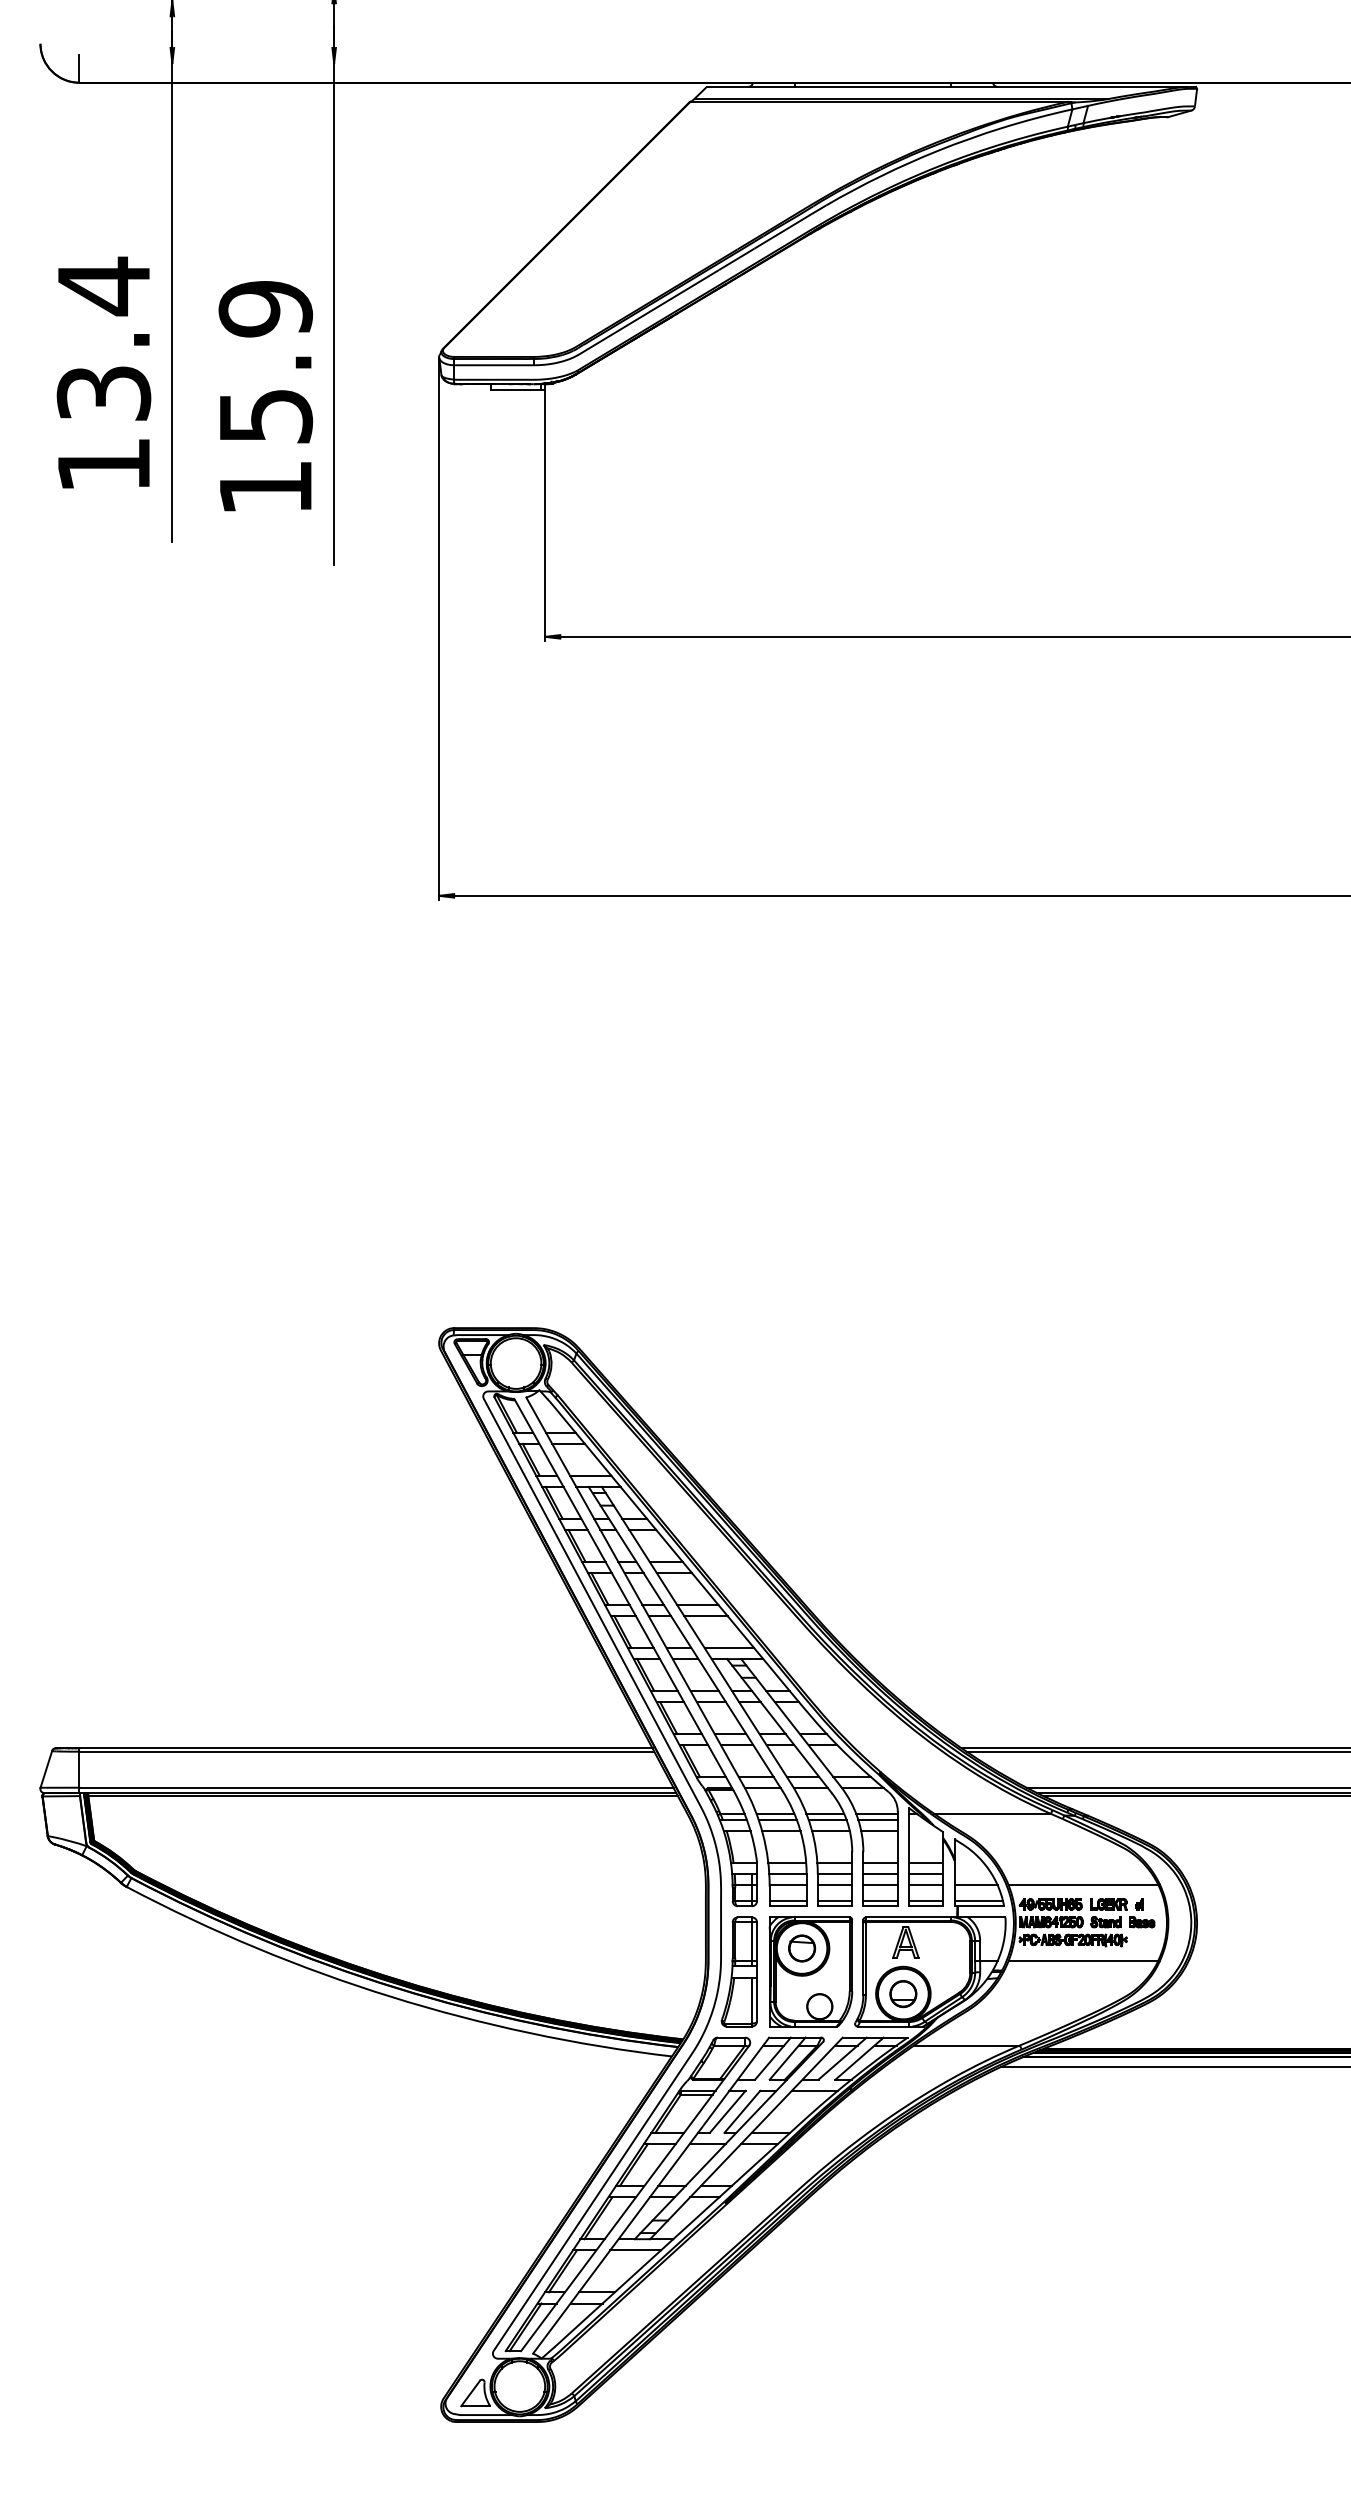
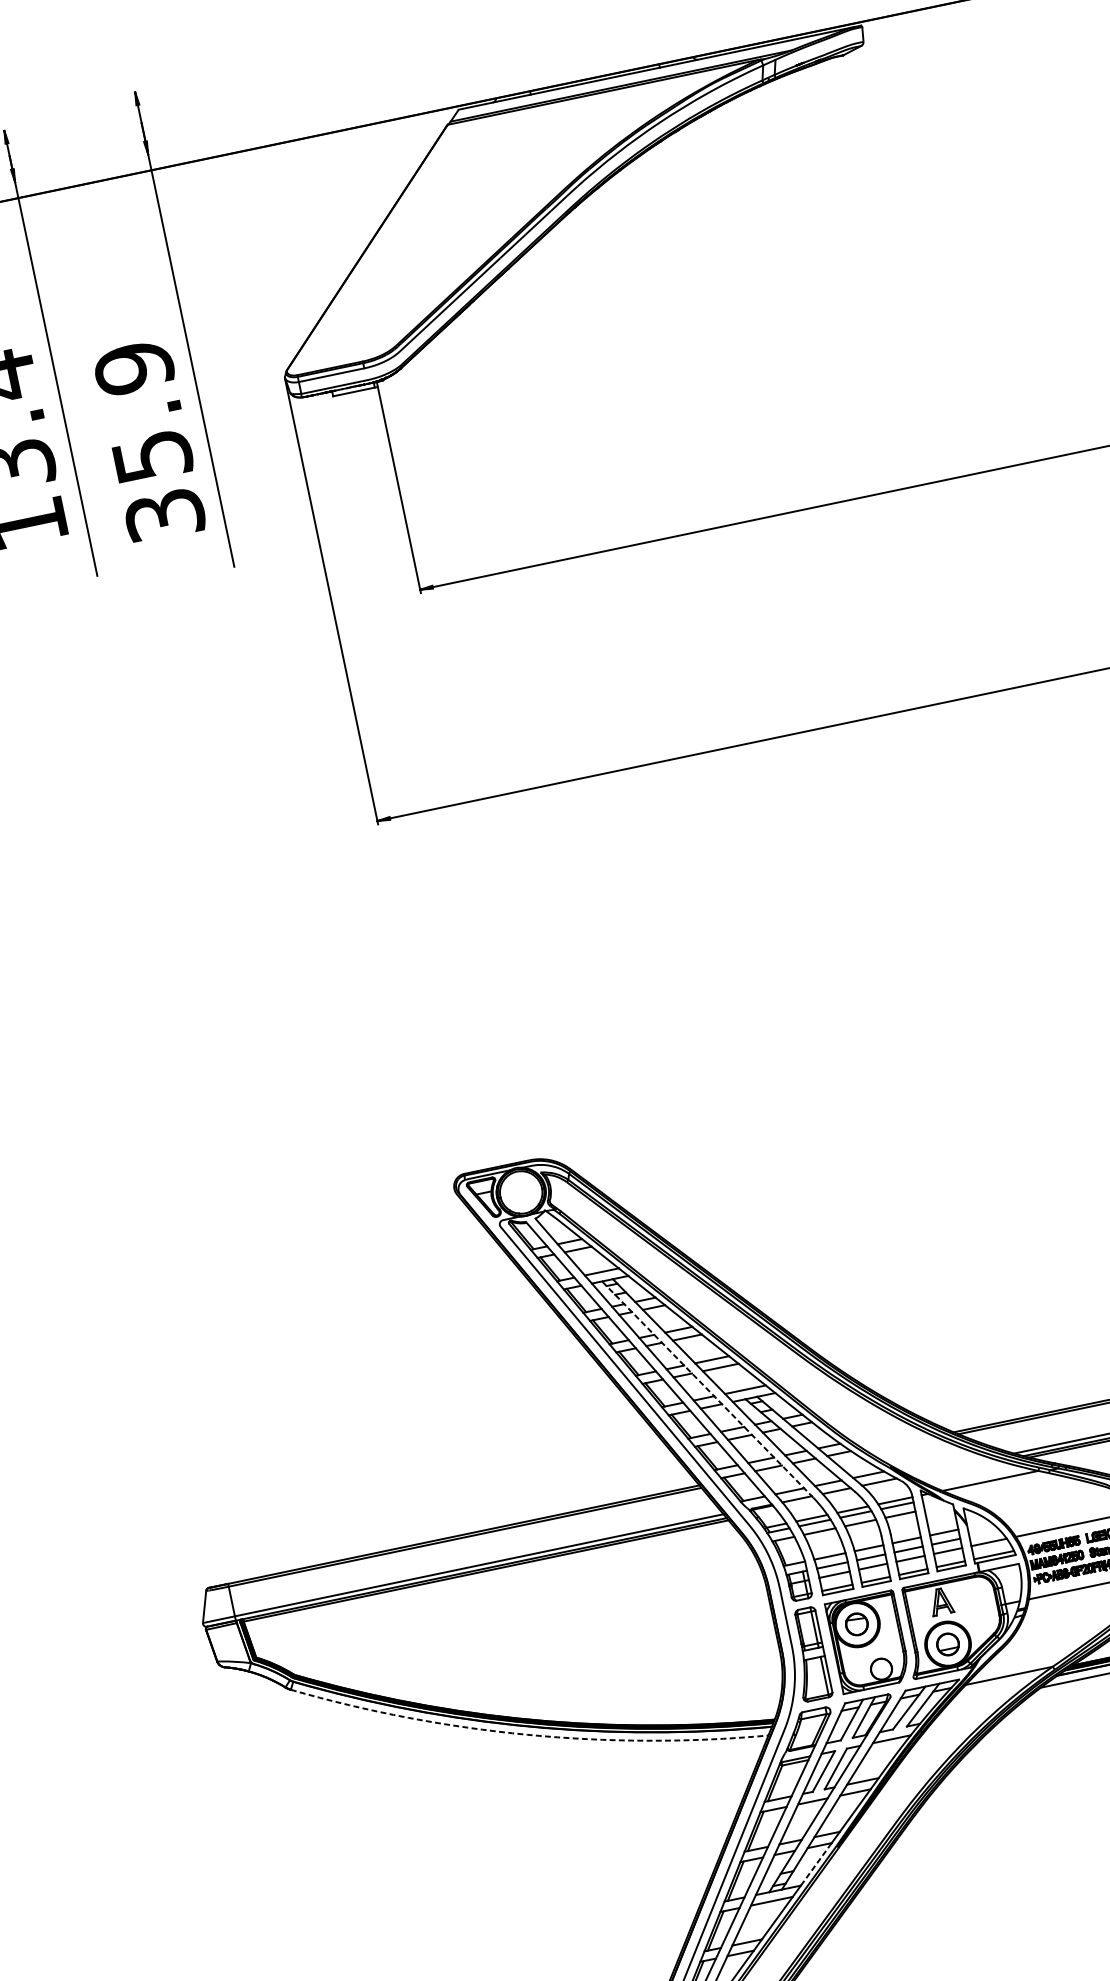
text: (265, 487) -> (164, 515), 15.9 -> 35.9
line: (685, 1638) -> (707, 1389), solid -> dashed
arc: (391, 1996) -> (527, 1734), solid -> dashed
line: (696, 2217) -> (816, 1863), solid -> dashed

